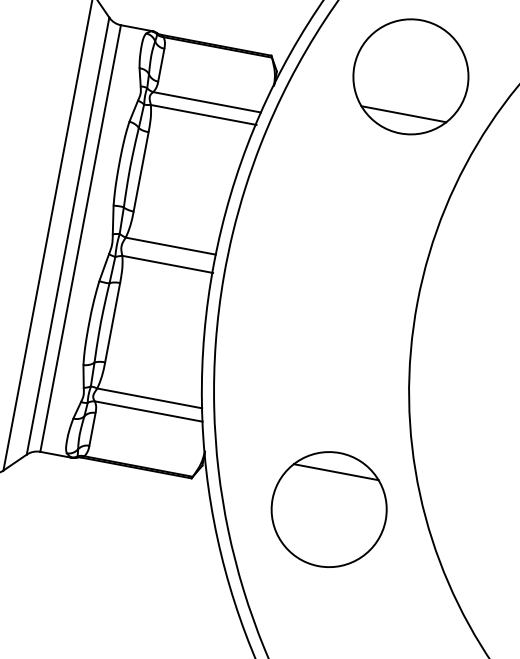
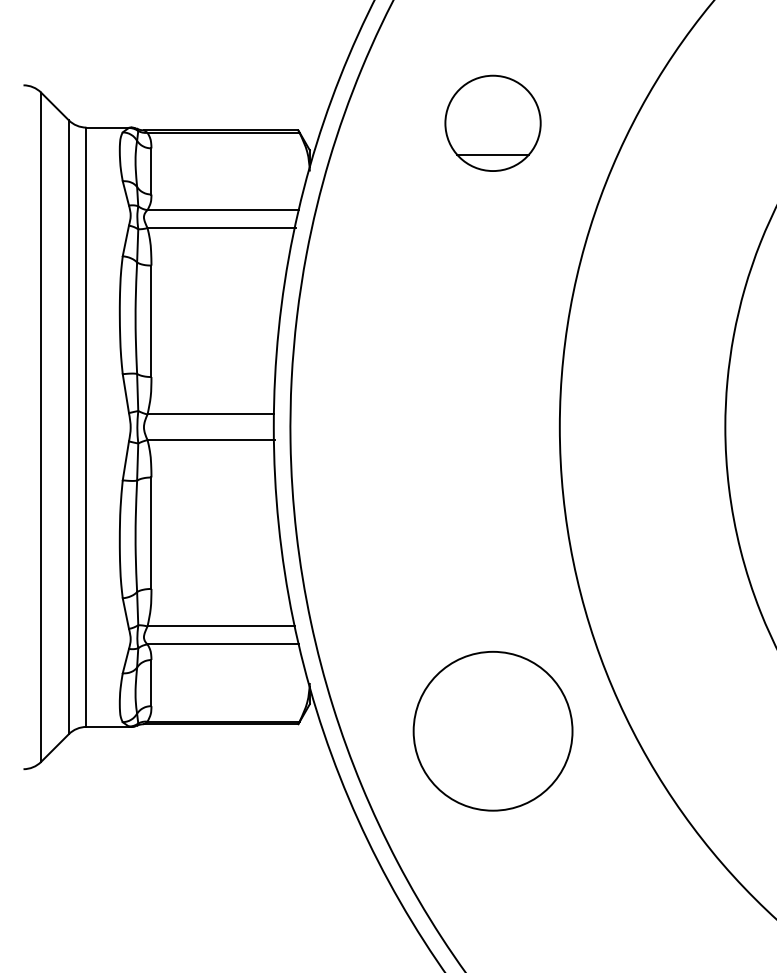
part: (410, 76) -> (492, 123), size x0.6
line: (335, 471) -> (492, 678), removed

